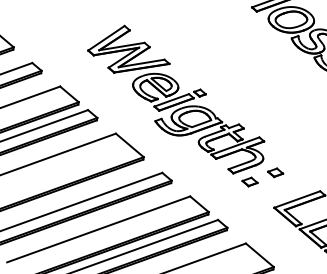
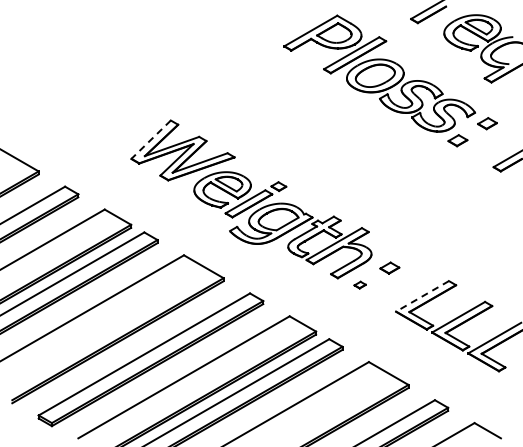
line: (105, 38) -> (150, 140), solid -> dashed
part: (249, 181) -> (359, 284), size x0.6
line: (297, 199) -> (422, 296), solid -> dashed

